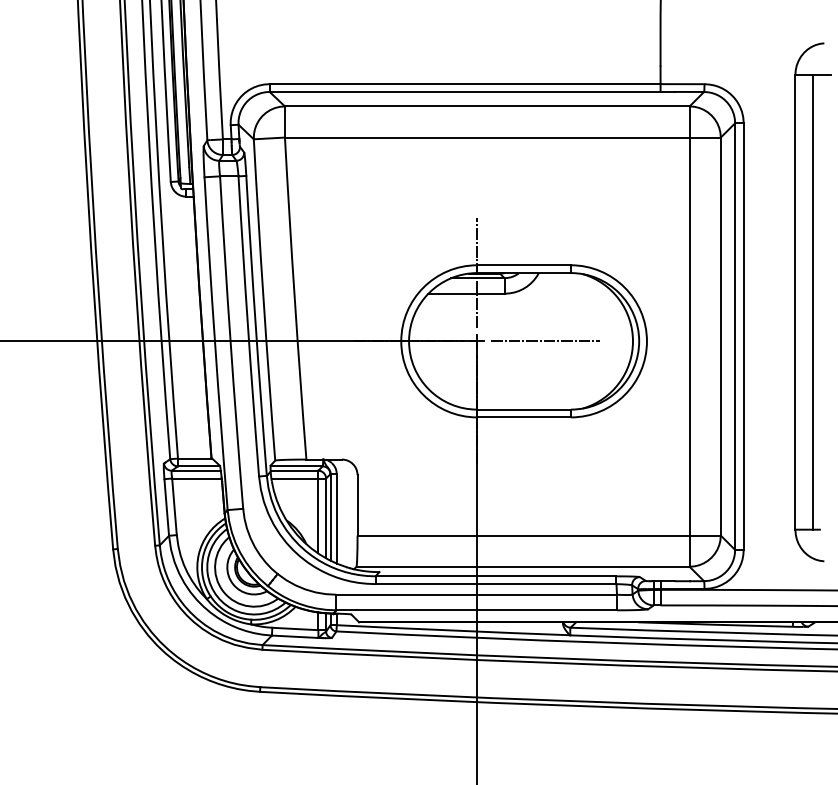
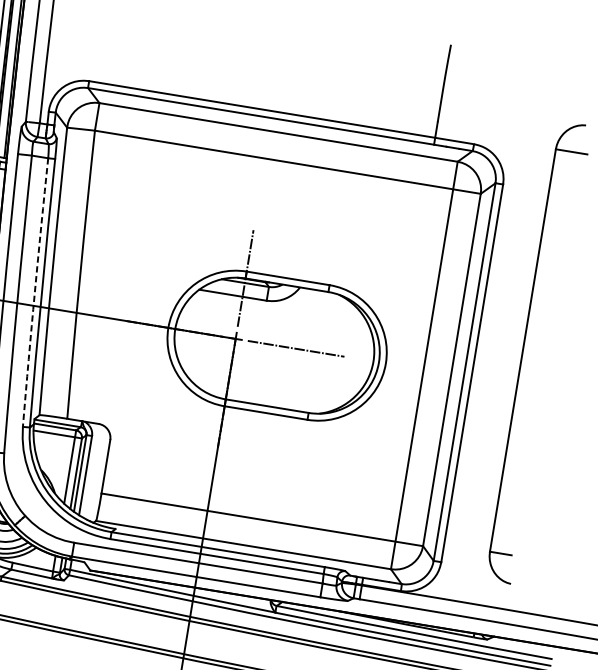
line: (812, 302) -> (538, 353), removed
arc: (247, 326) -> (34, 292), solid -> dashed

